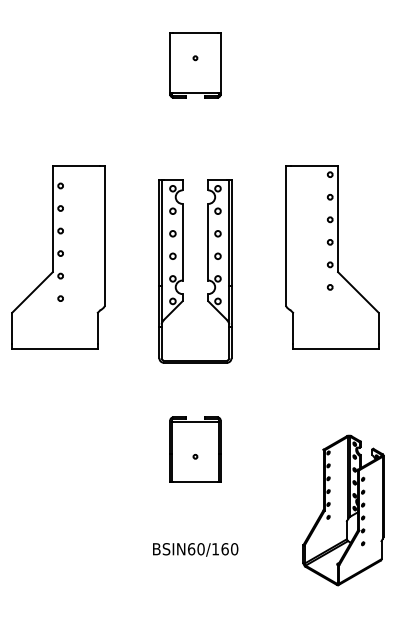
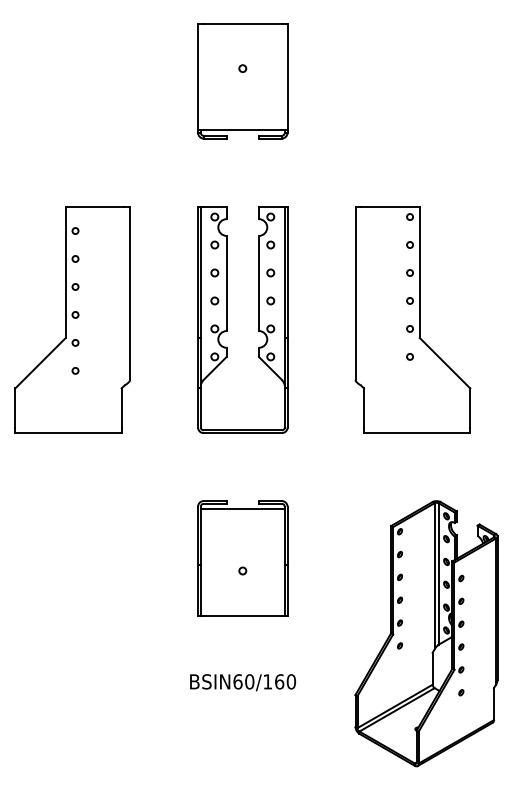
part: (195, 65) -> (242, 81), size x1.43
part: (183, 271) -> (227, 319), moved
part: (195, 449) -> (242, 558), size x1.43
part: (343, 510) -> (426, 633), size x1.43

